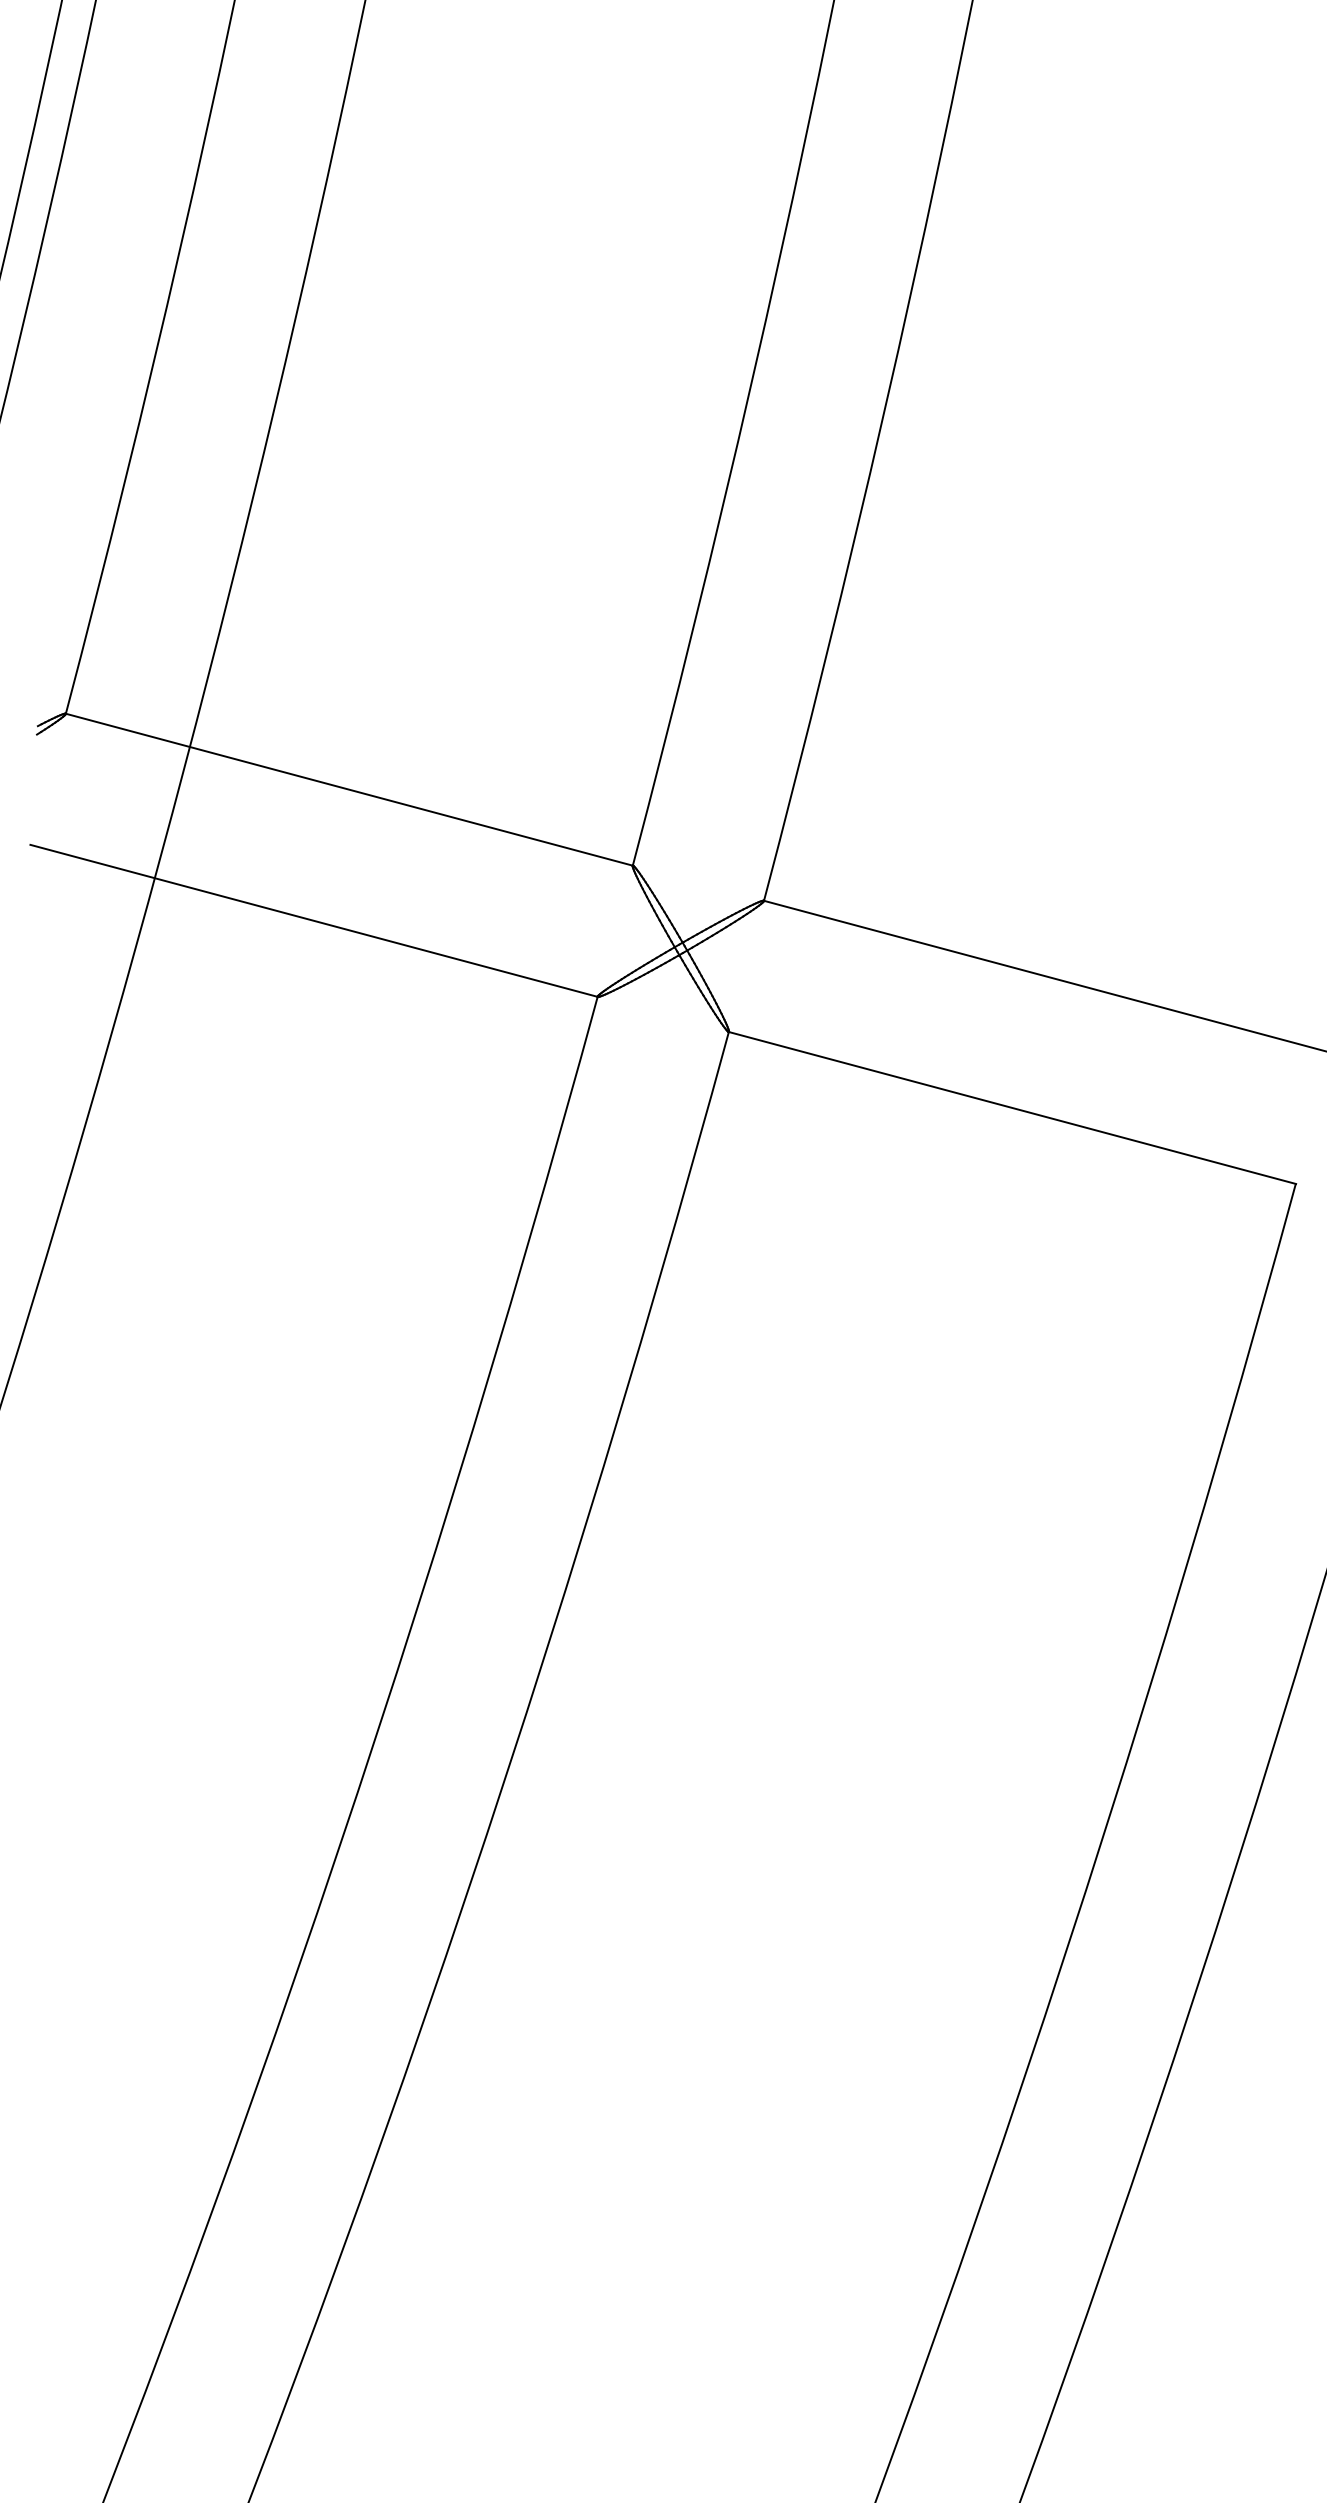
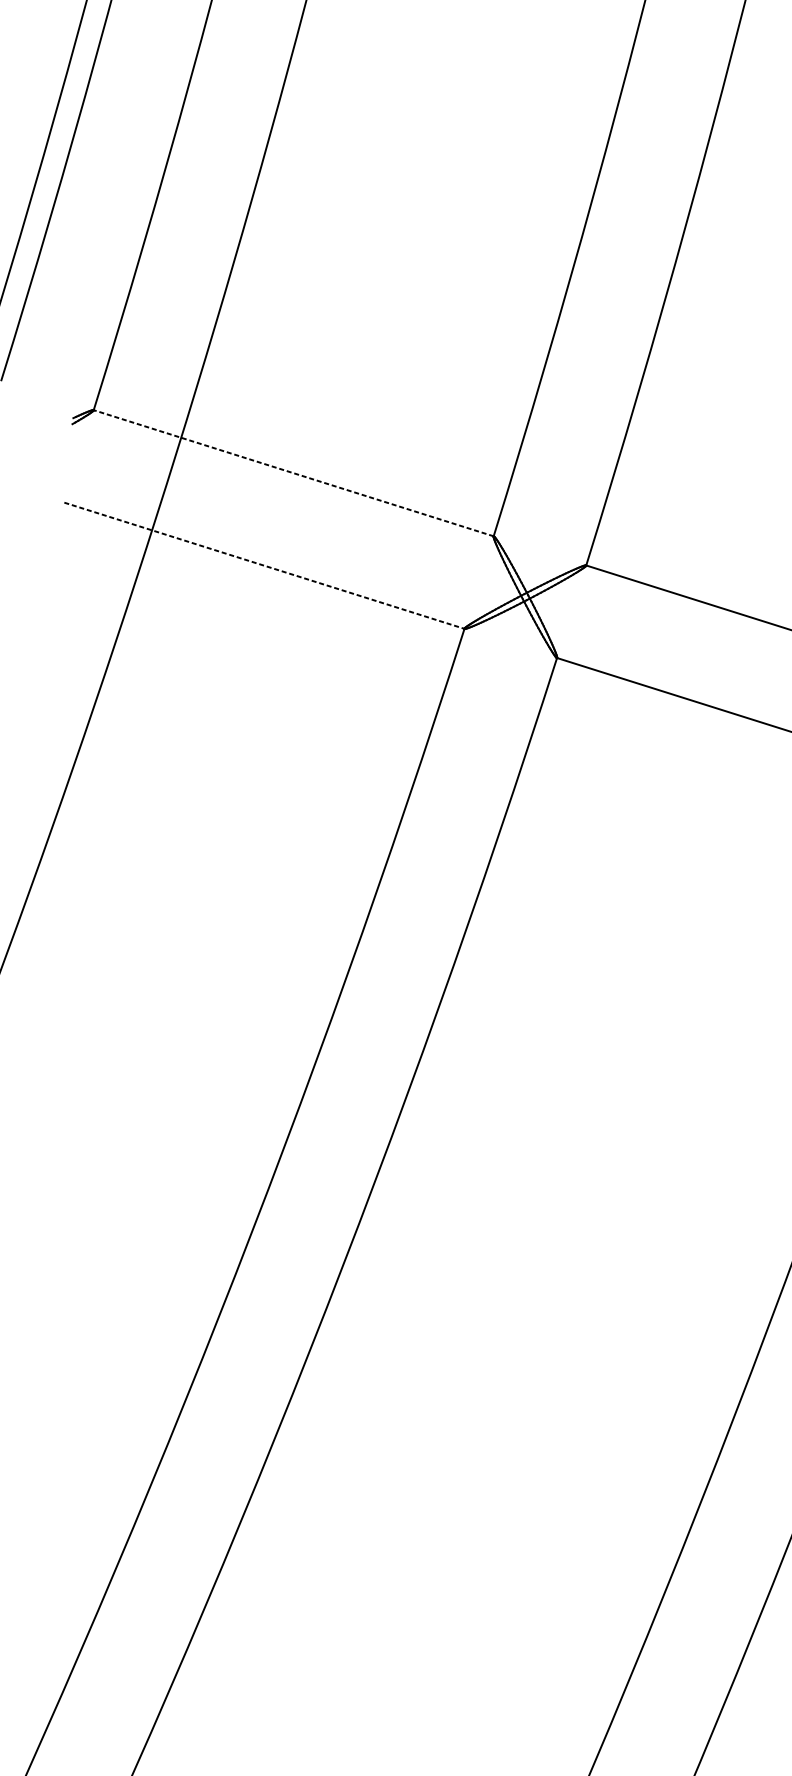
line: (349, 789) -> (293, 473), solid -> dashed
line: (314, 920) -> (264, 565), solid -> dashed

